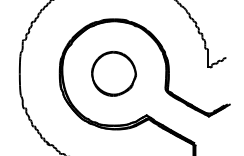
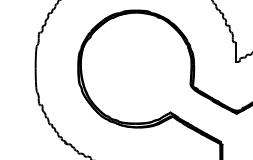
part: (113, 73) -> (135, 68), removed

